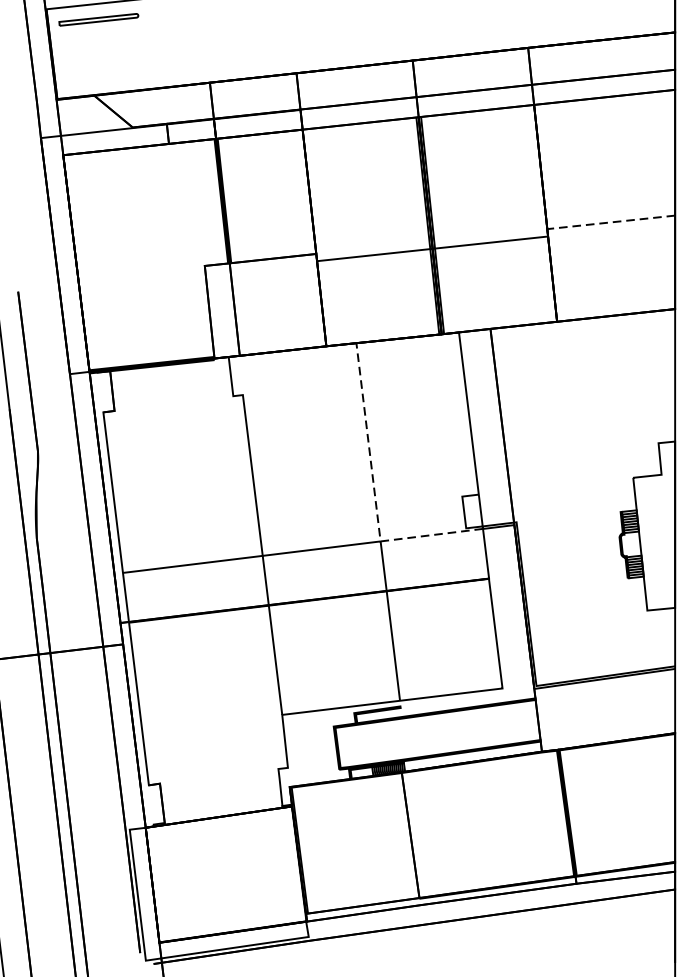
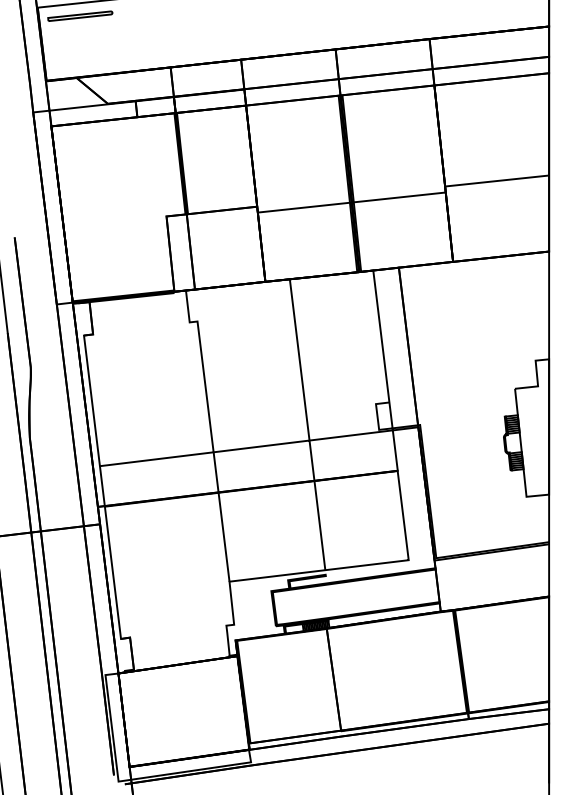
line: (610, 222) -> (496, 181), dashed -> solid
line: (374, 493) -> (304, 401), dashed -> solid

